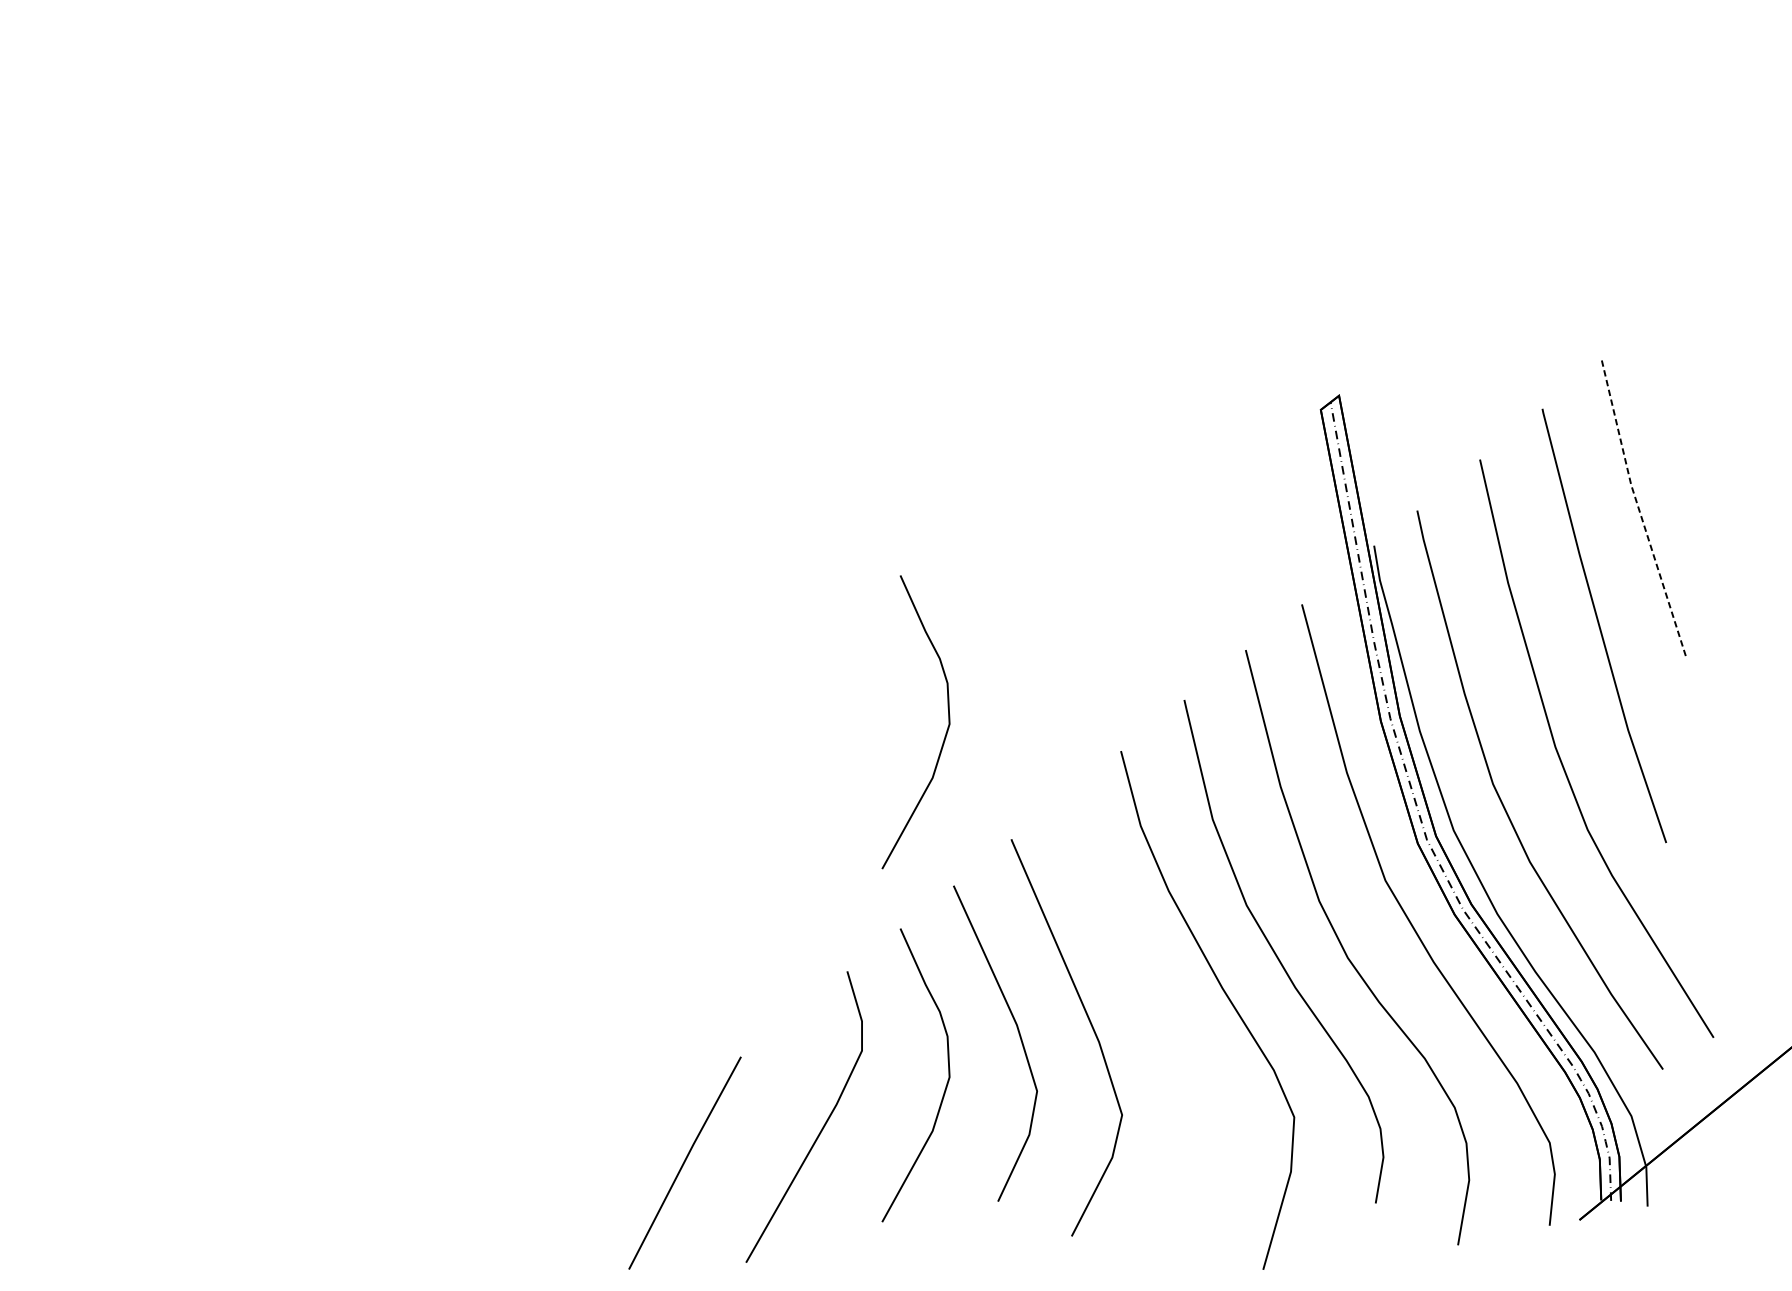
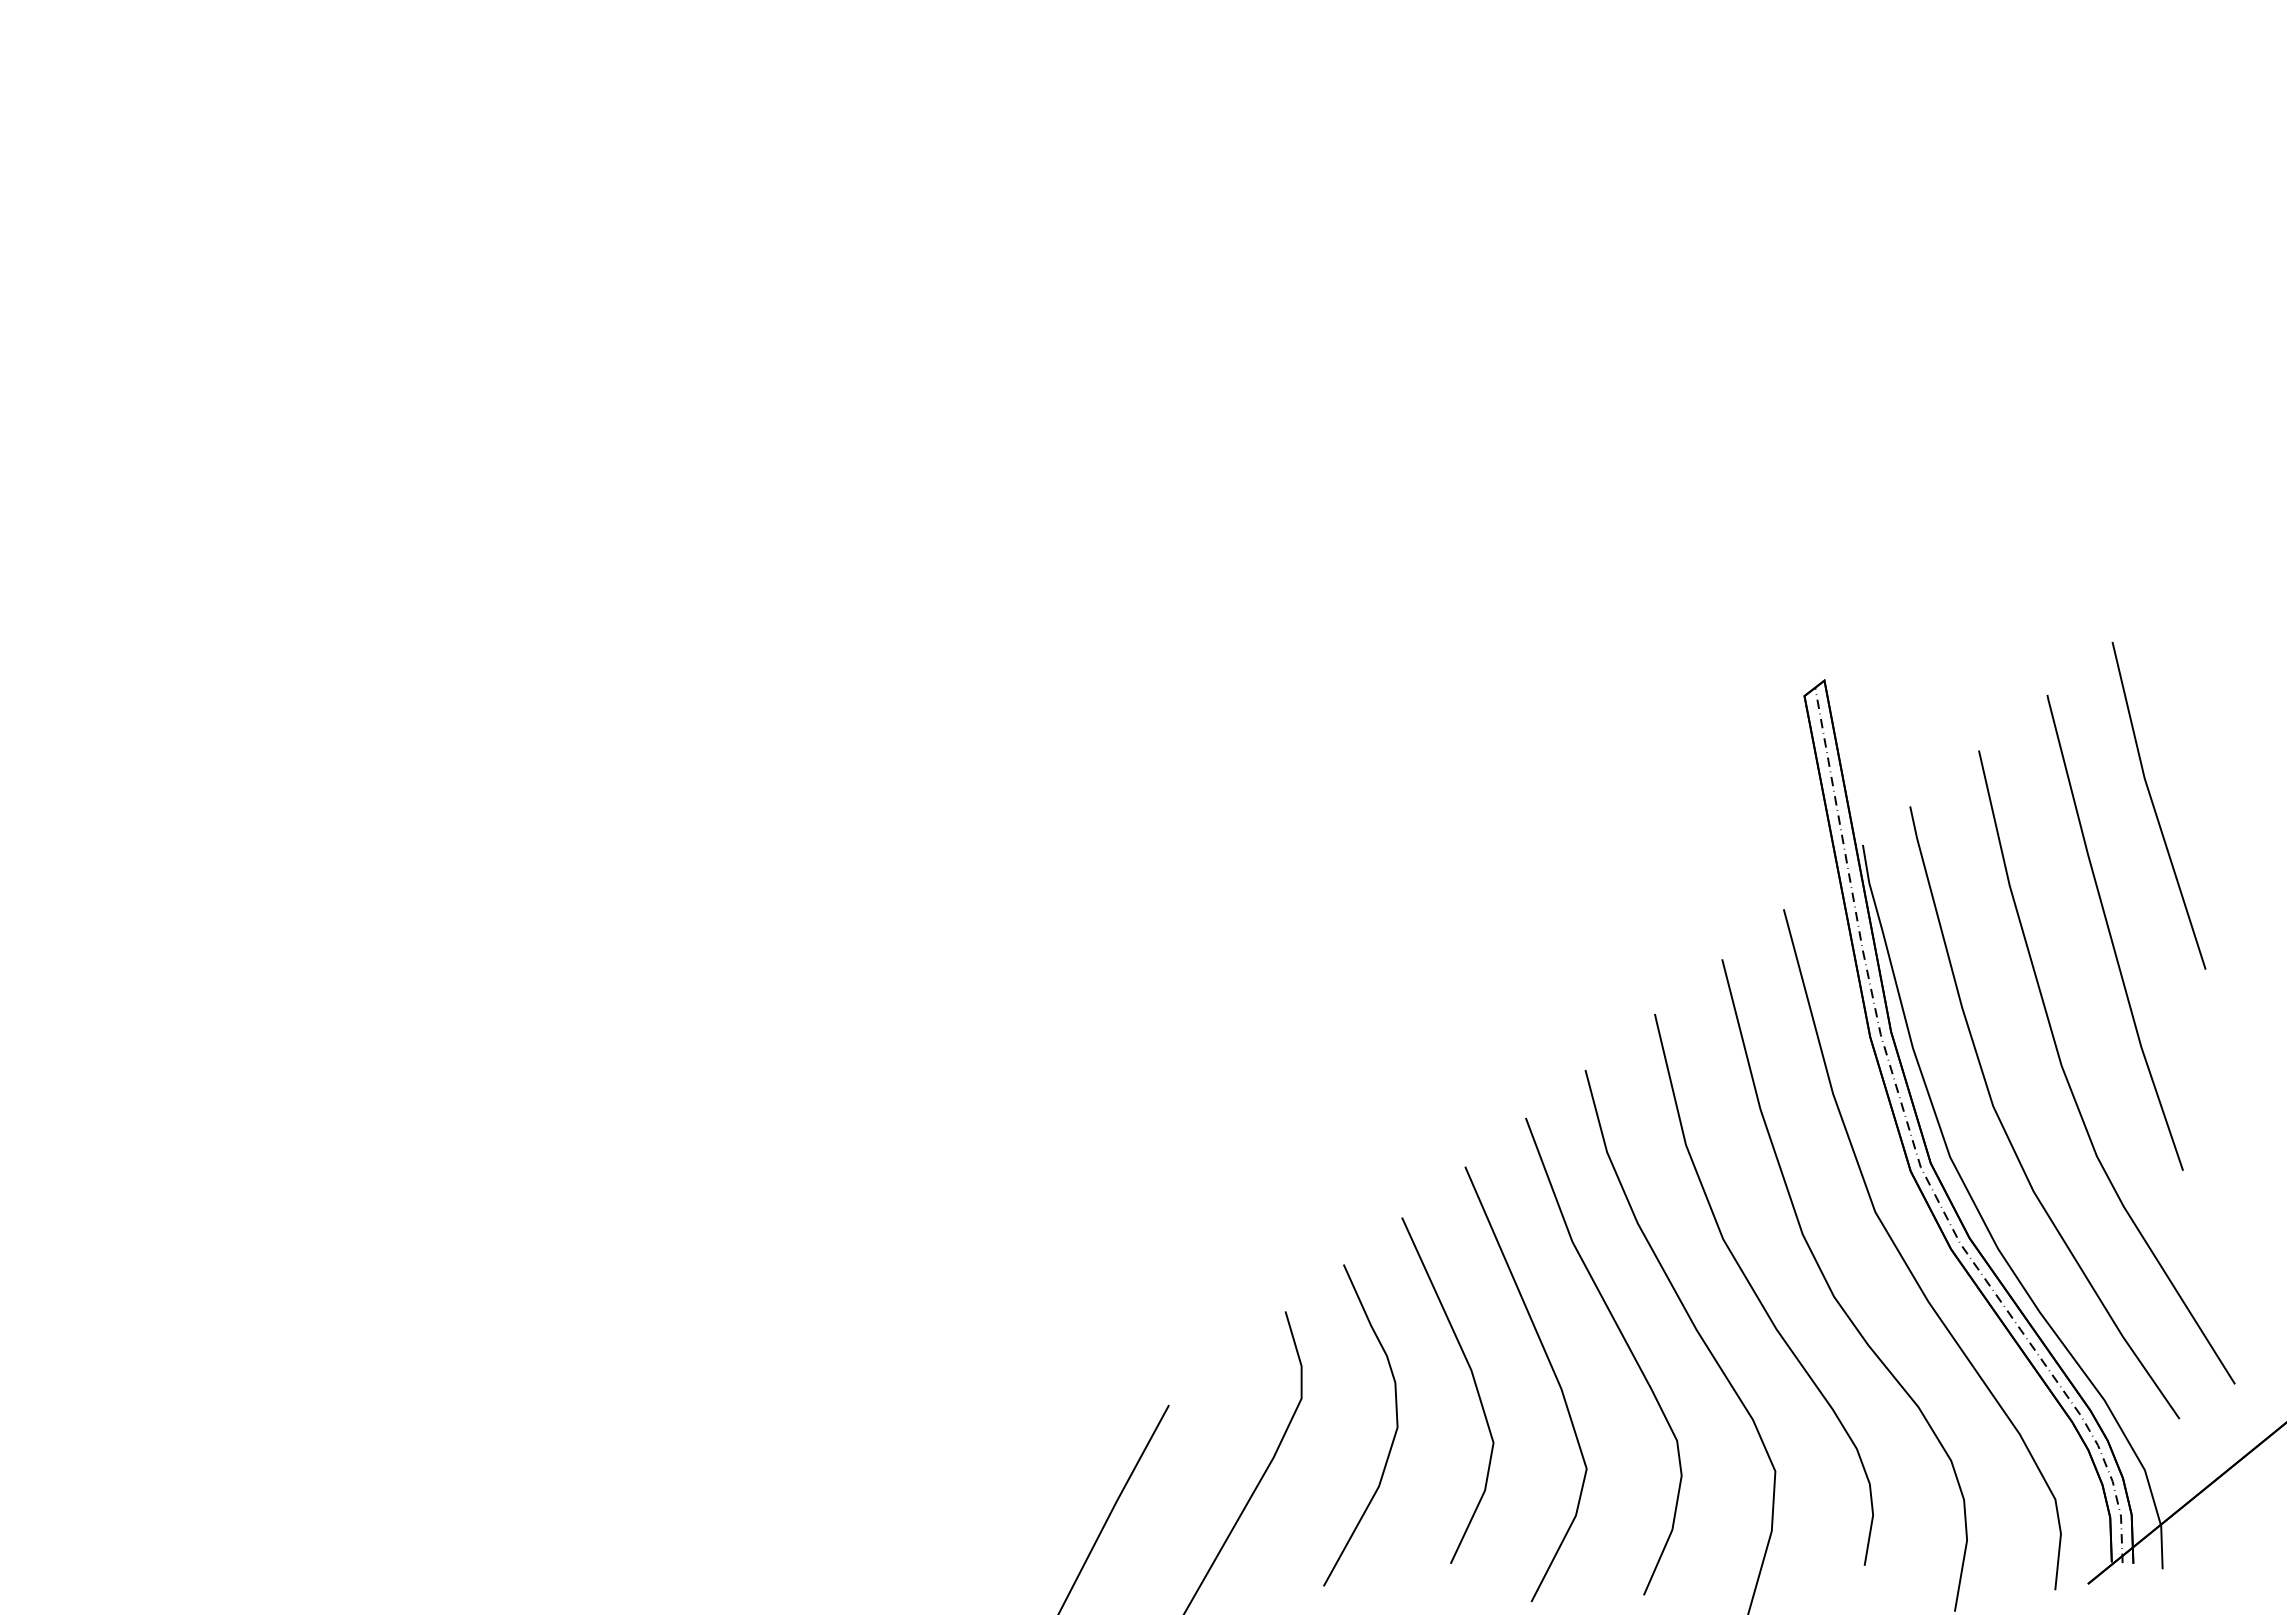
line: (1639, 511) -> (2153, 807), dashed -> solid
curve: (945, 732) -> (1393, 1049), removed
curve: (1157, 1000) -> (1625, 1343), added

